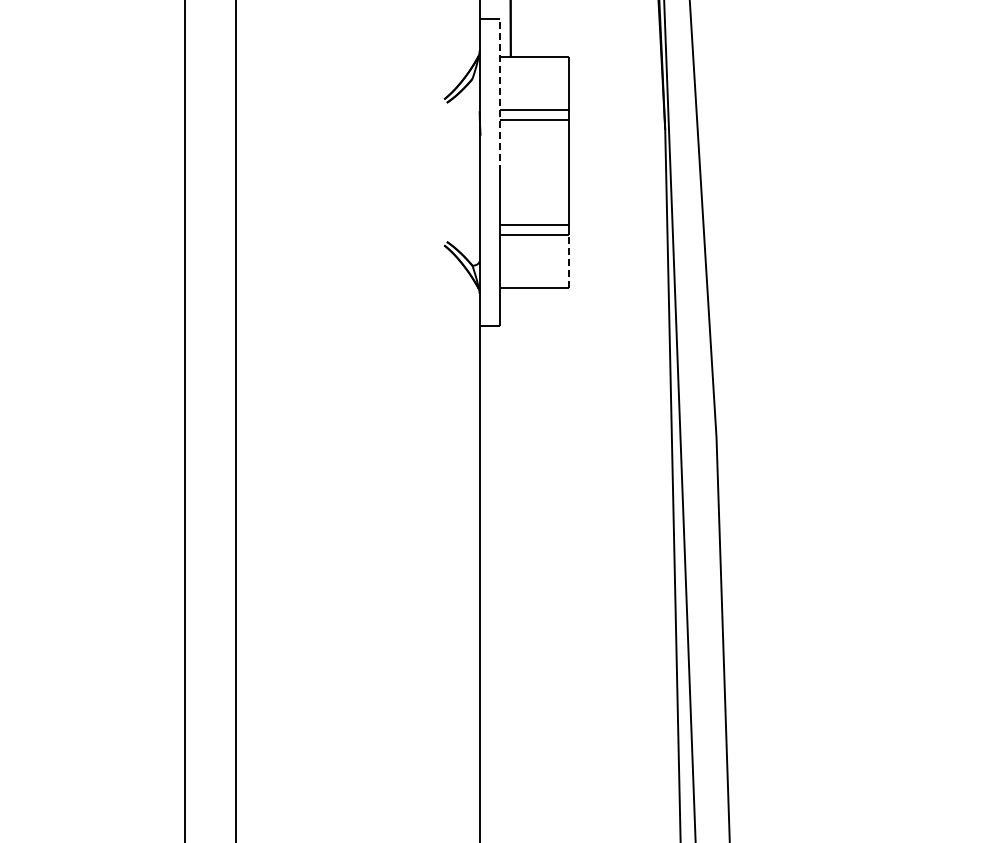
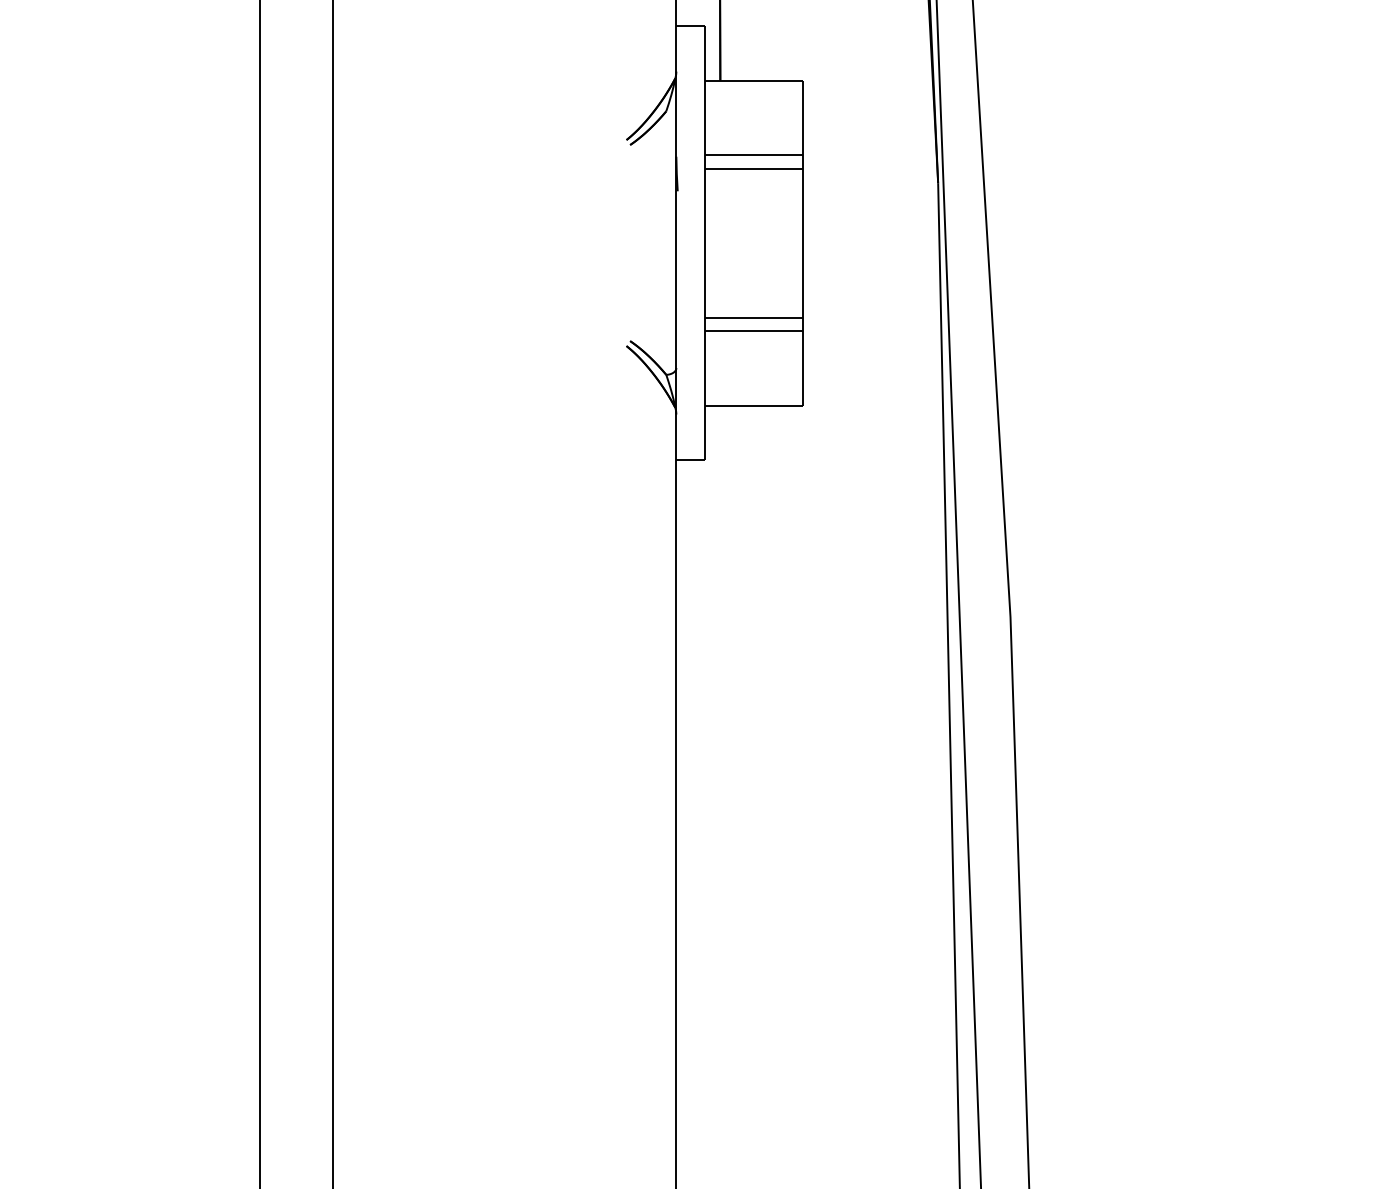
line: (500, 95) -> (705, 134), dashed -> solid
line: (569, 260) -> (803, 367), dashed -> solid

